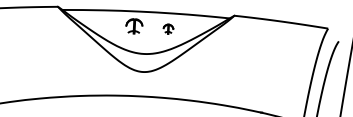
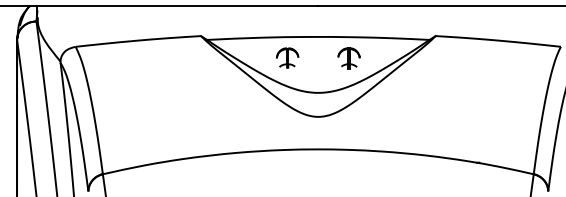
part: (134, 26) -> (287, 57), moved
part: (168, 29) -> (348, 58), size x1.67

